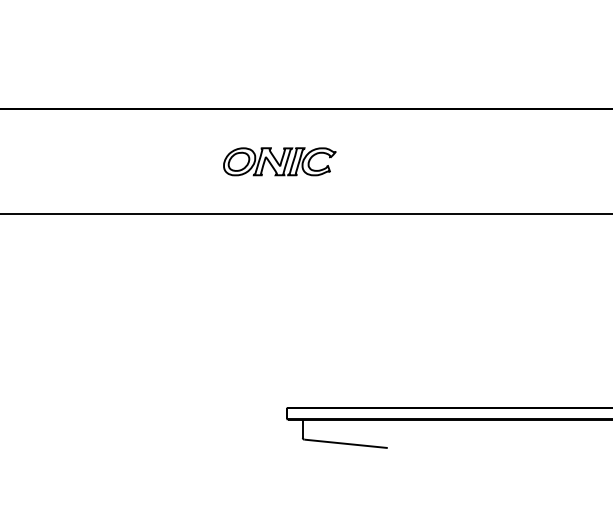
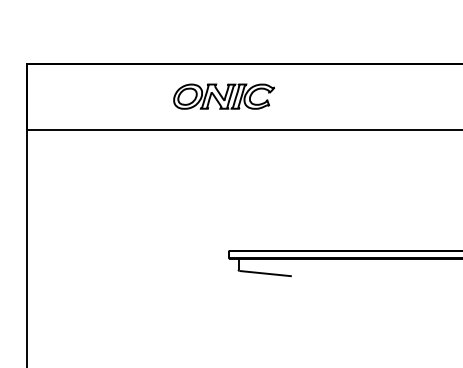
part: (278, 161) -> (223, 96), size x1.43

